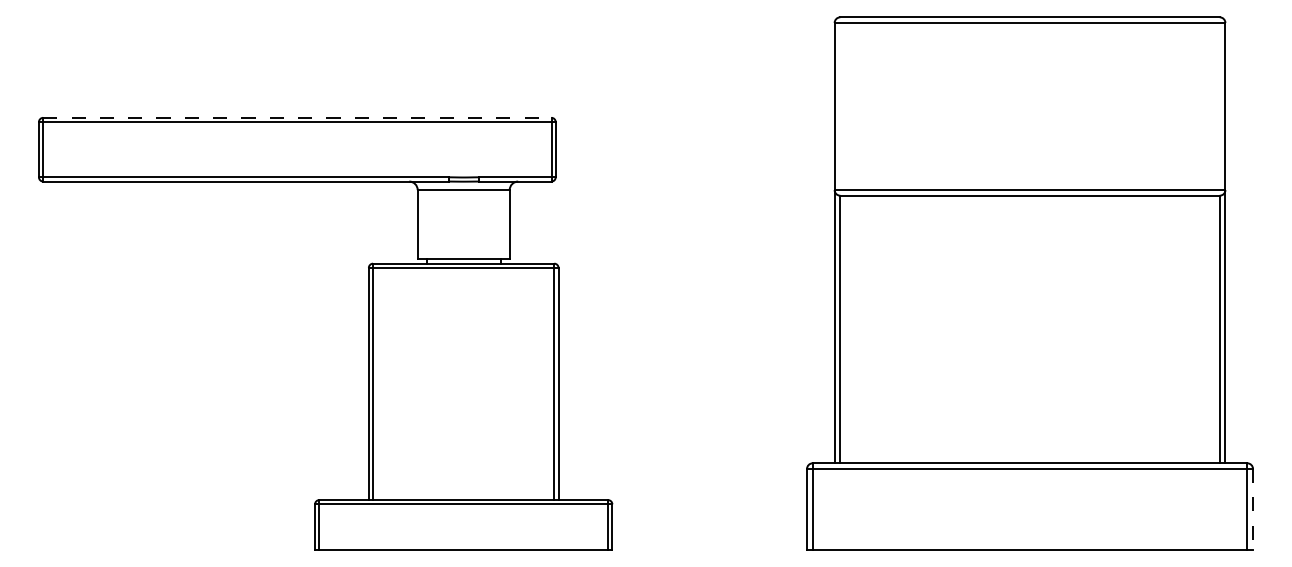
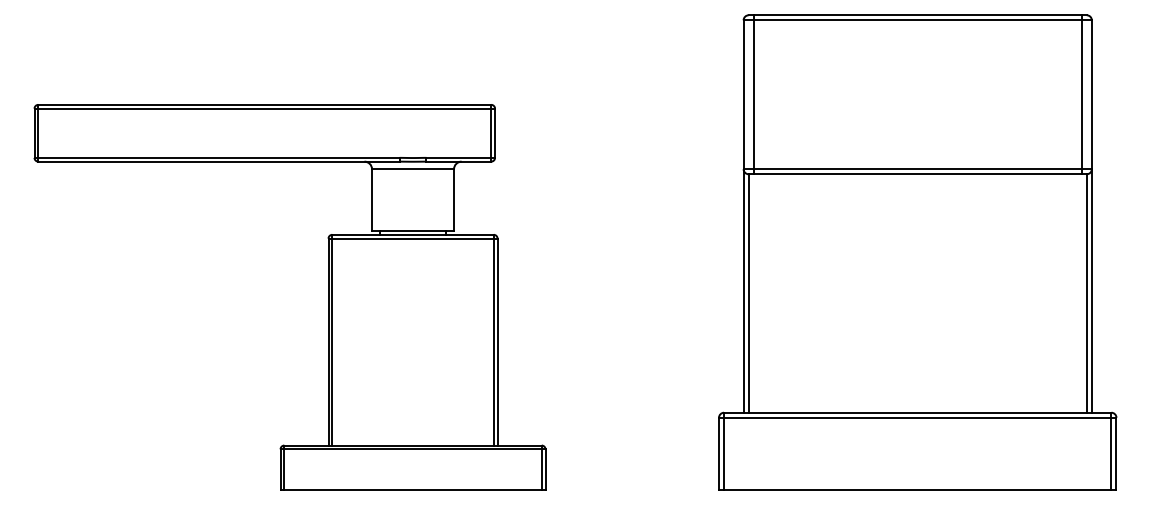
line: (845, 106) -> (753, 94), added
line: (1213, 106) -> (1081, 94), added
line: (298, 117) -> (265, 104), dashed -> solid
line: (1253, 509) -> (1116, 453), dashed -> solid

